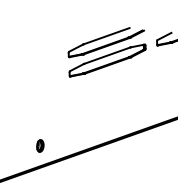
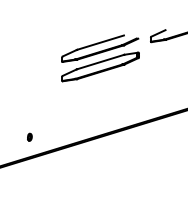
part: (107, 52) -> (100, 58), moved
part: (40, 146) -> (29, 137), size x0.6

